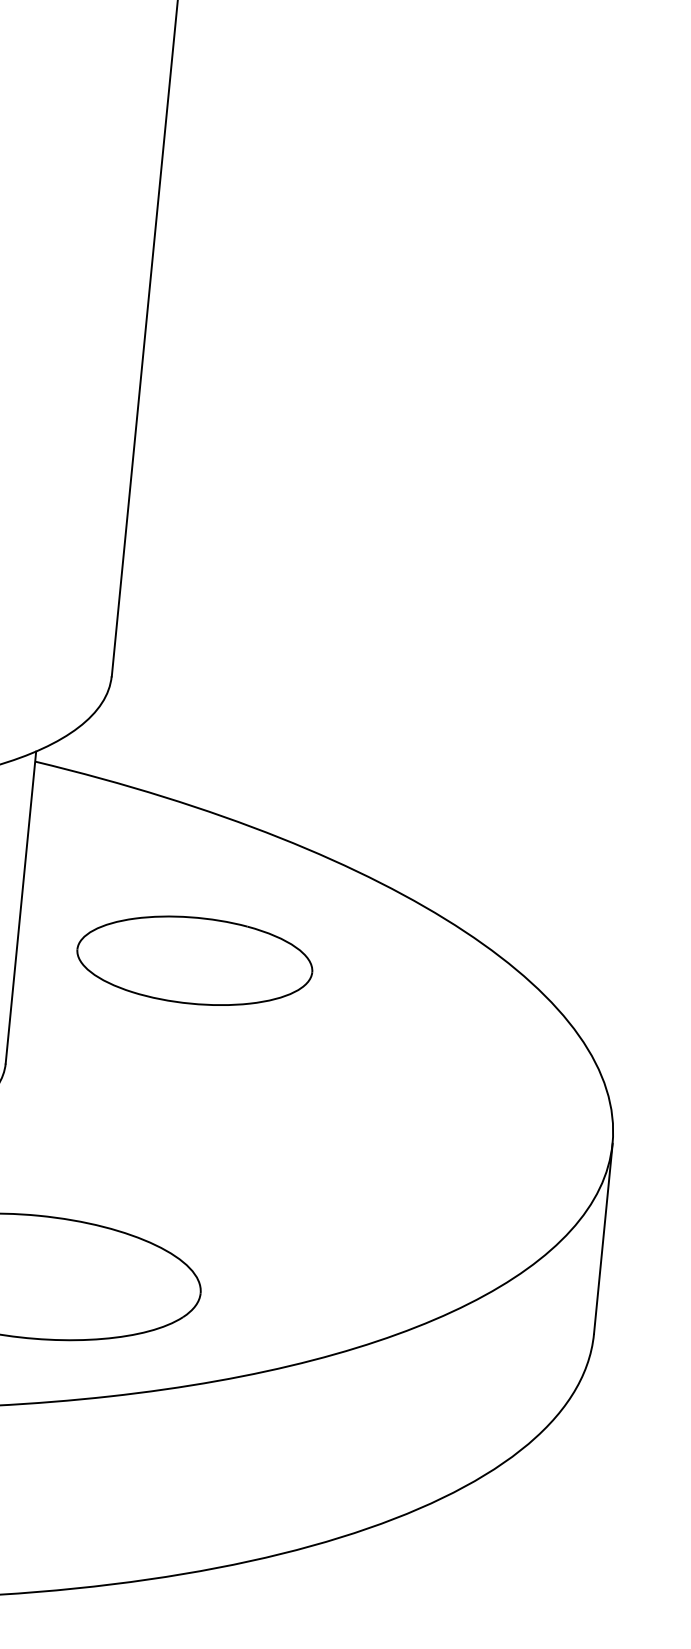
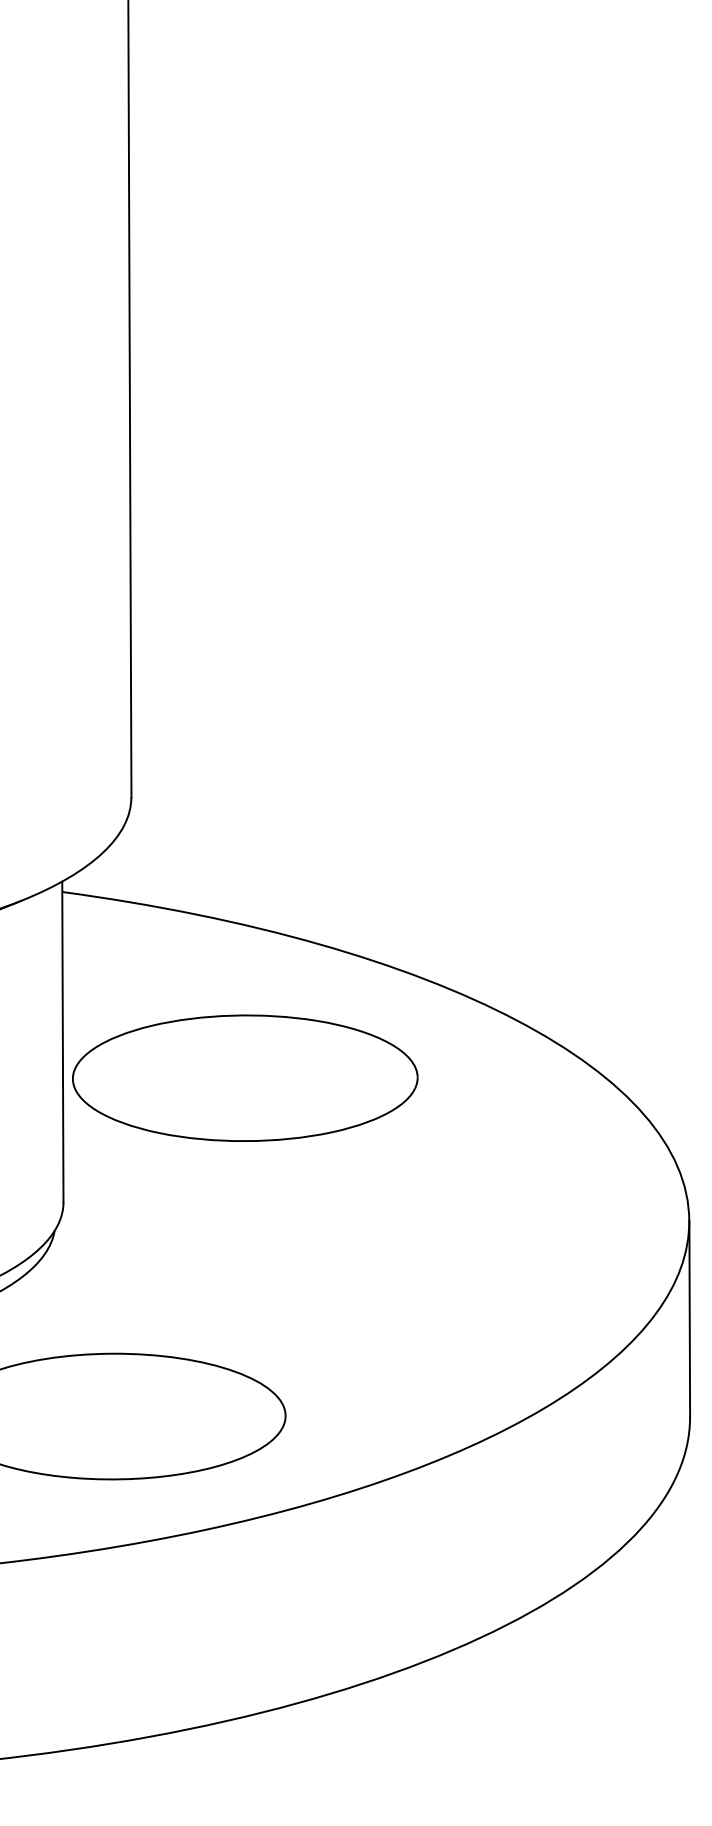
part: (195, 960) -> (245, 1077), size x1.43

